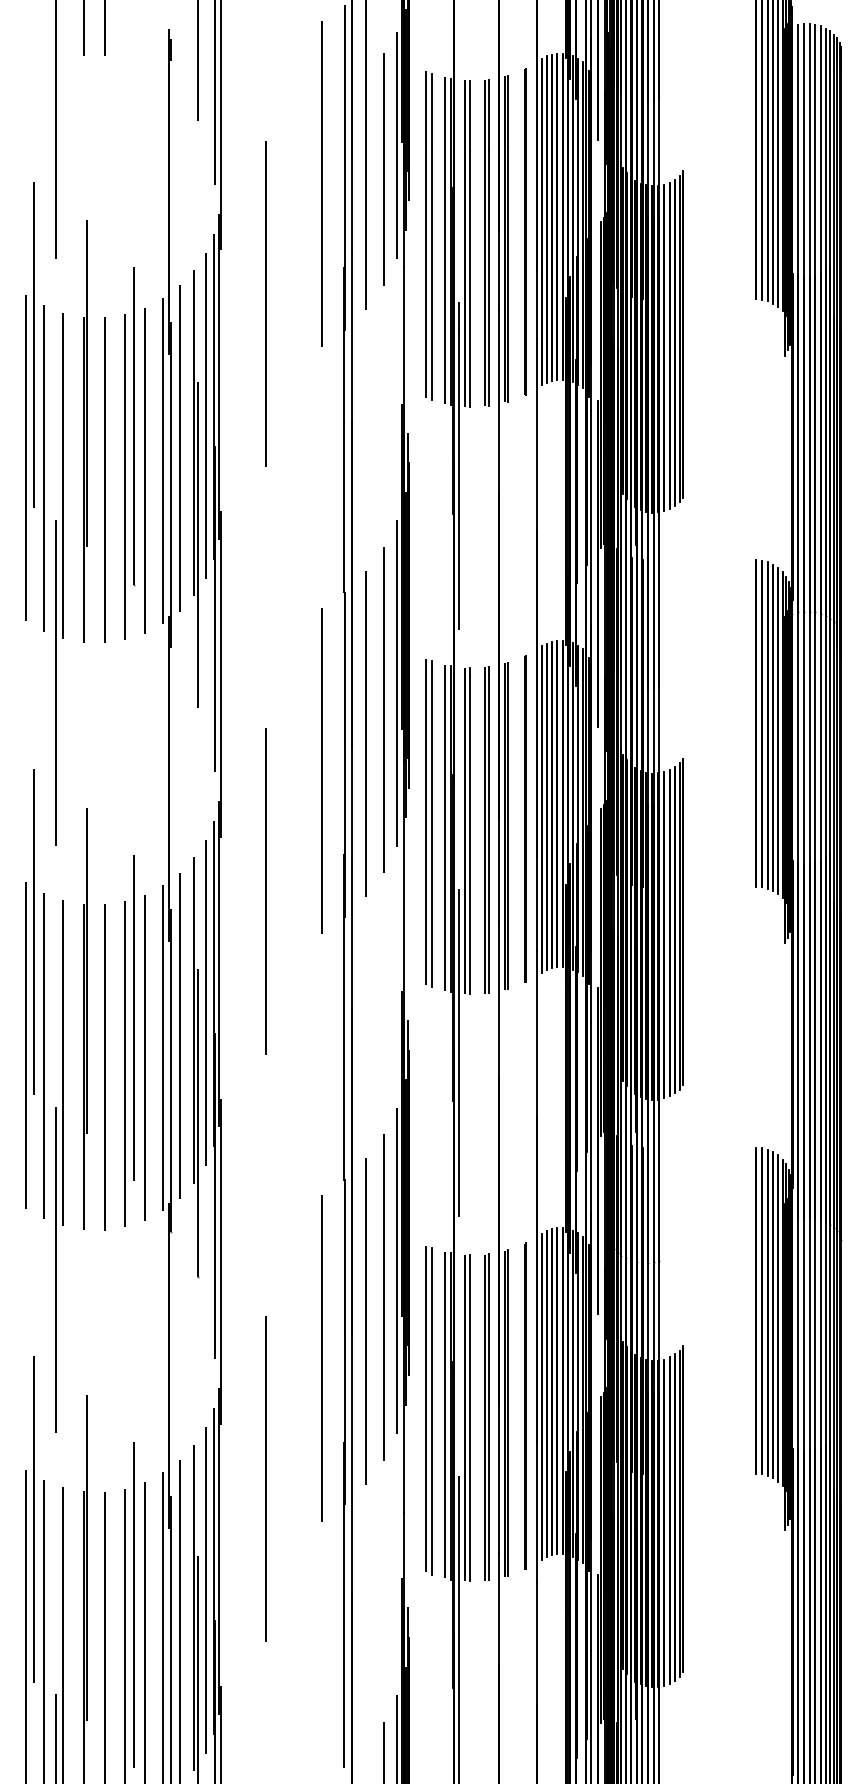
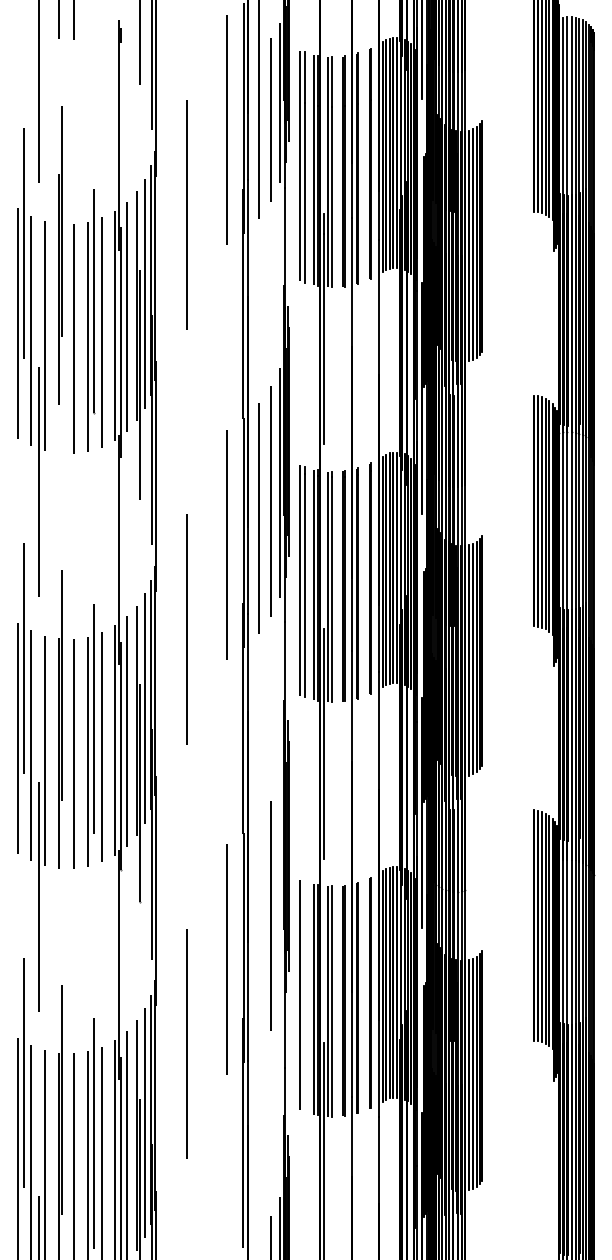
part: (85, 431) -> (60, 255), moved
line: (396, 1270) -> (279, 897), removed
line: (366, 1321) -> (258, 933), removed
line: (432, 1411) -> (305, 996), removed

